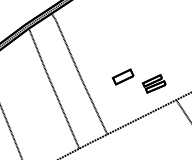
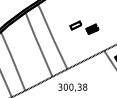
part: (139, 80) -> (84, 27), moved

